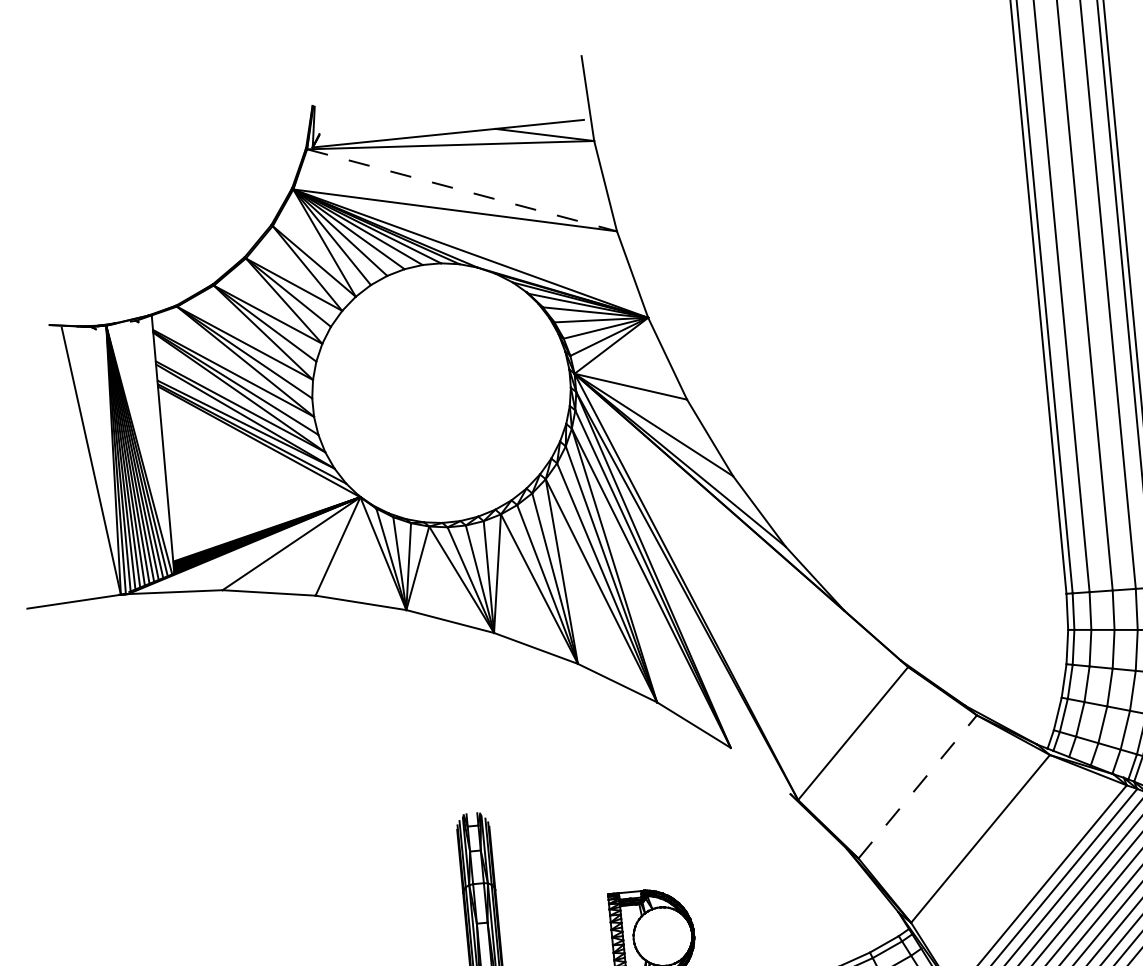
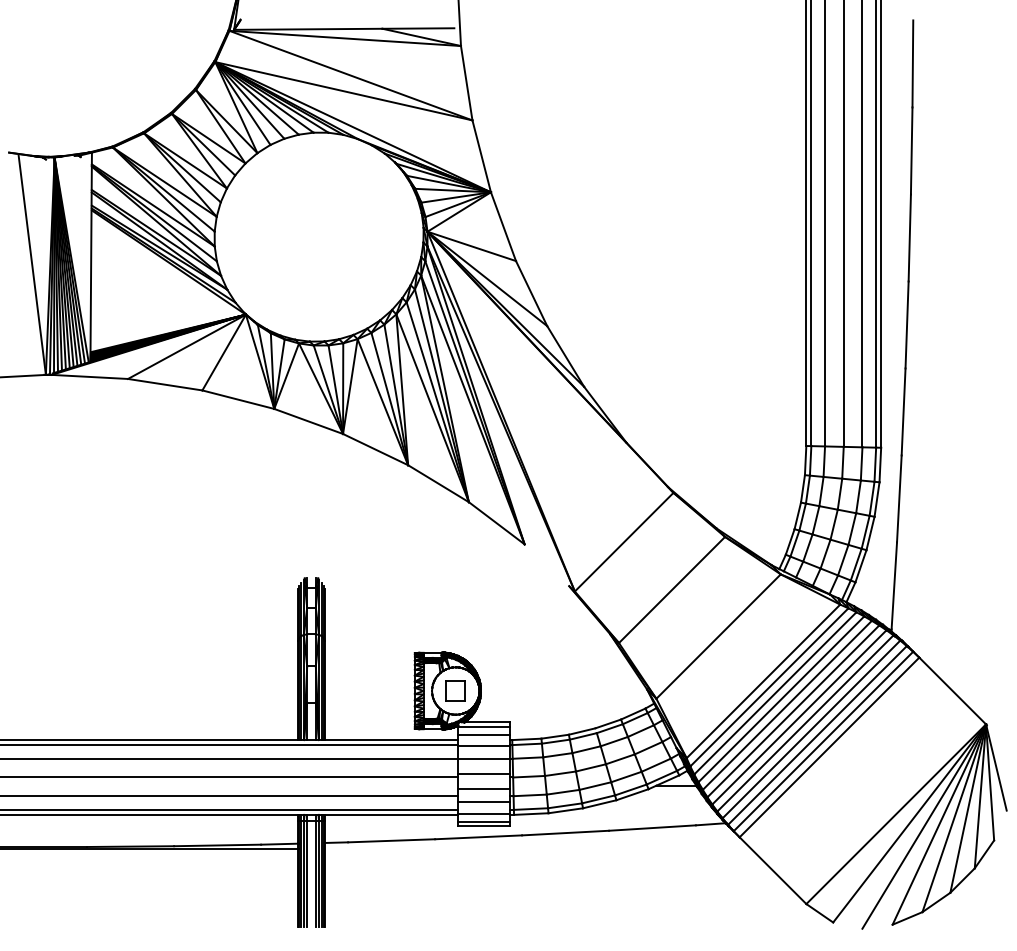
line: (462, 190) -> (351, 75), dashed -> solid
line: (918, 786) -> (672, 589), dashed -> solid
part: (662, 936) -> (455, 690), added

